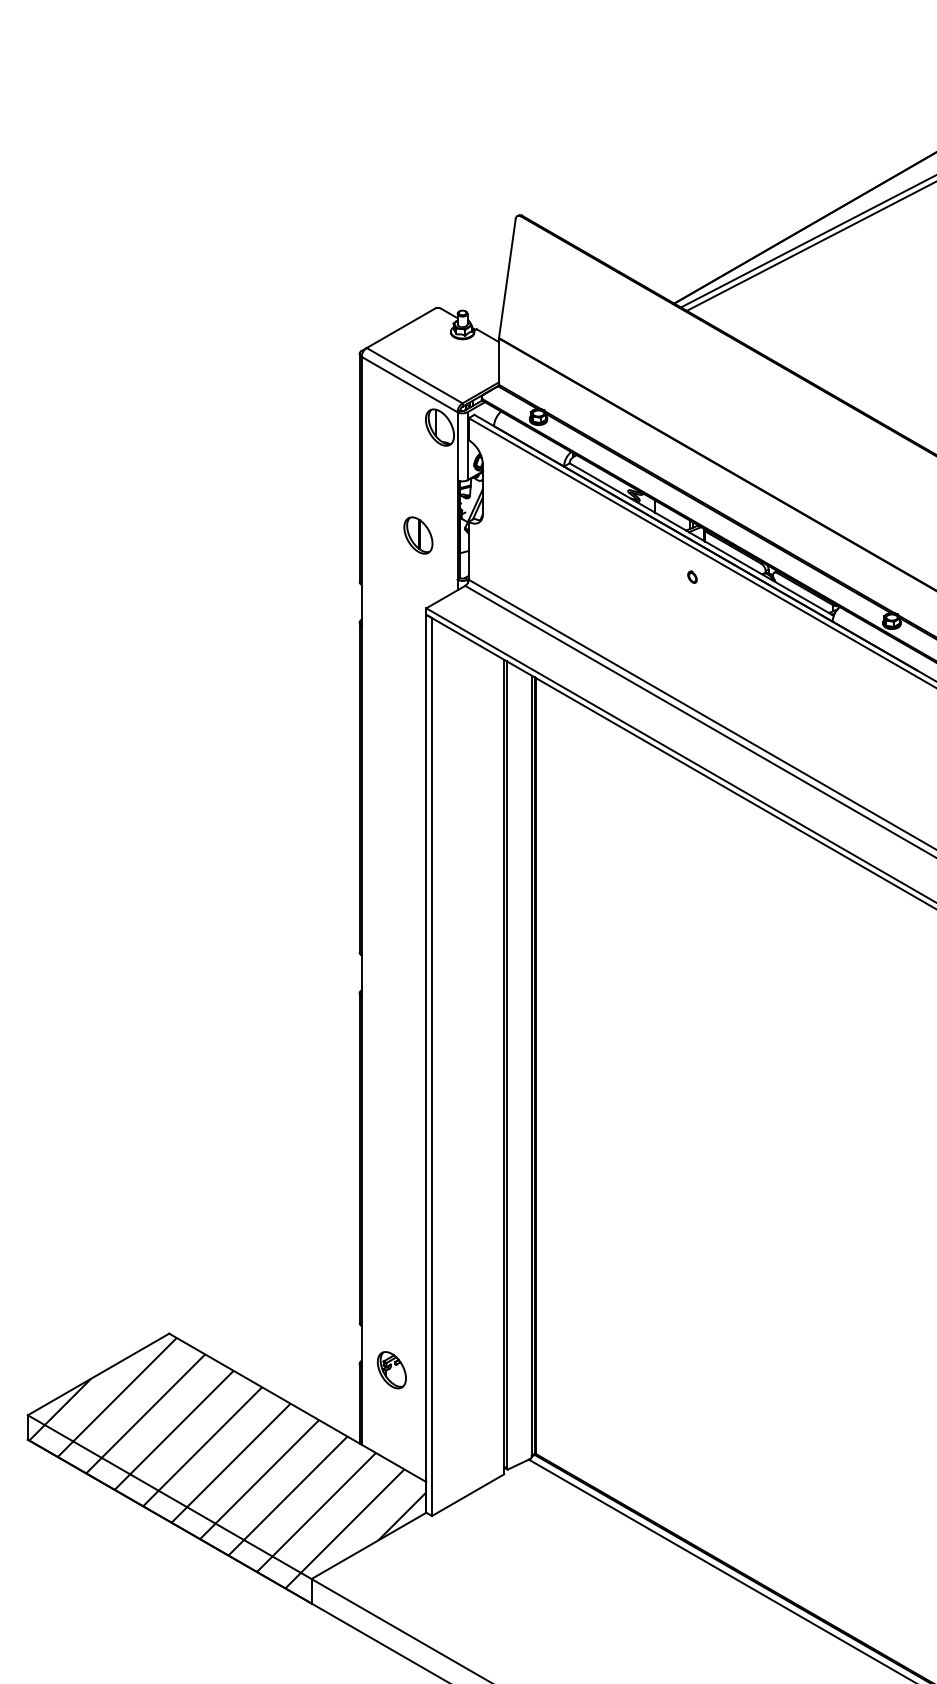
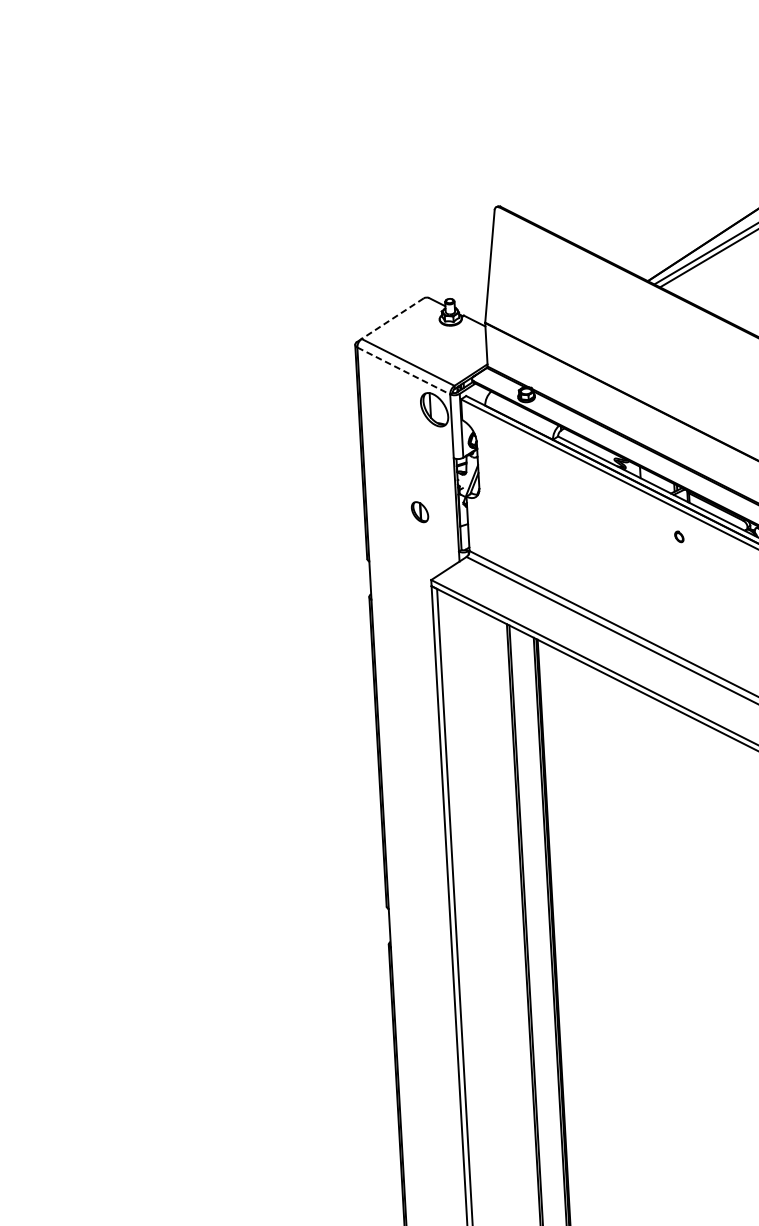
line: (400, 328) -> (392, 318), solid -> dashed
line: (410, 384) -> (404, 370), solid -> dashed
part: (418, 535) -> (420, 512), size x0.6

